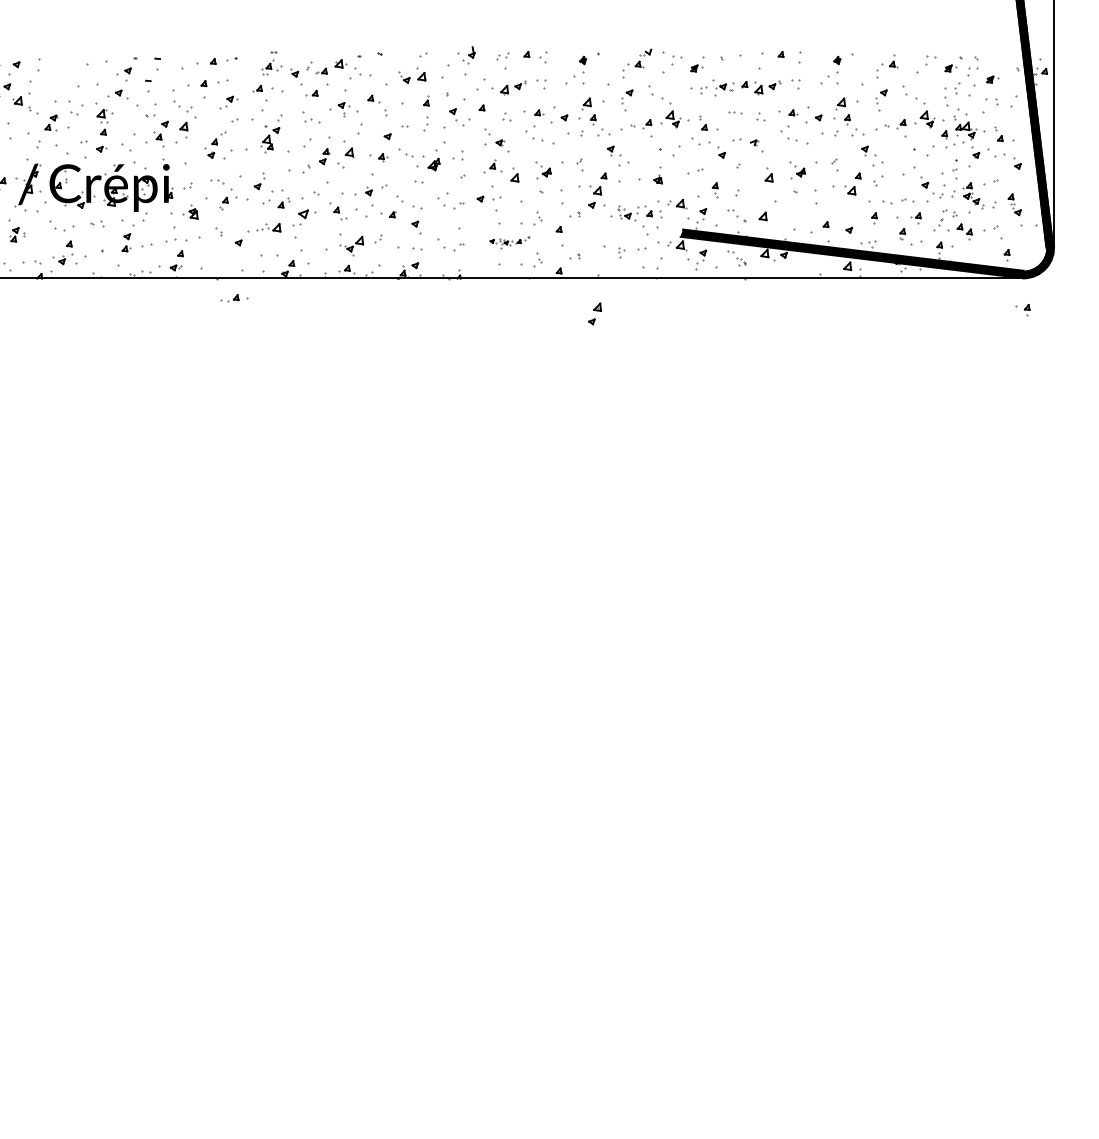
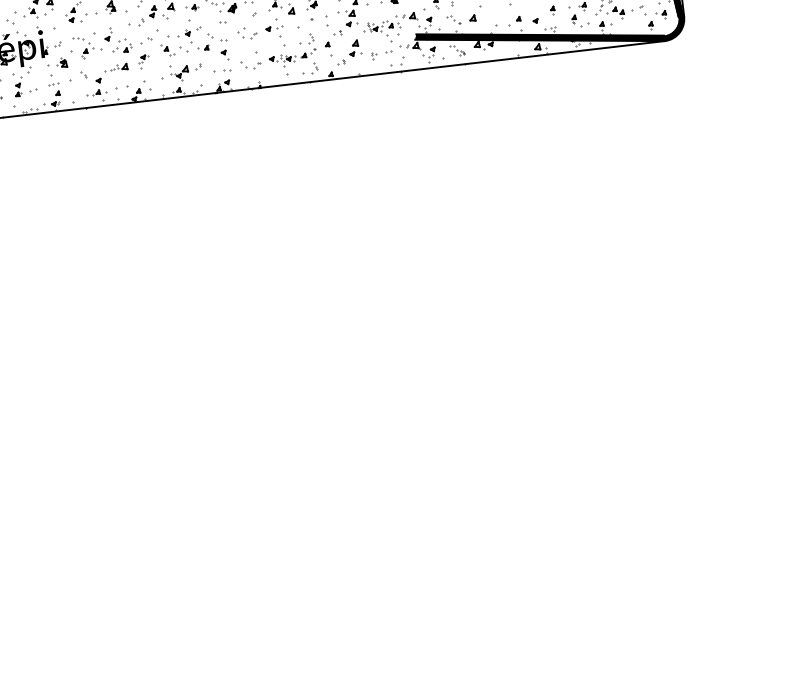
part: (304, 223) -> (144, 61), size x0.62
part: (176, 240) -> (53, 84), size x0.62
part: (509, 242) -> (292, 58), size x1.67
part: (234, 298) -> (97, 93), moved
part: (1022, 310) -> (661, 15), moved
part: (594, 313) -> (353, 48), moved

